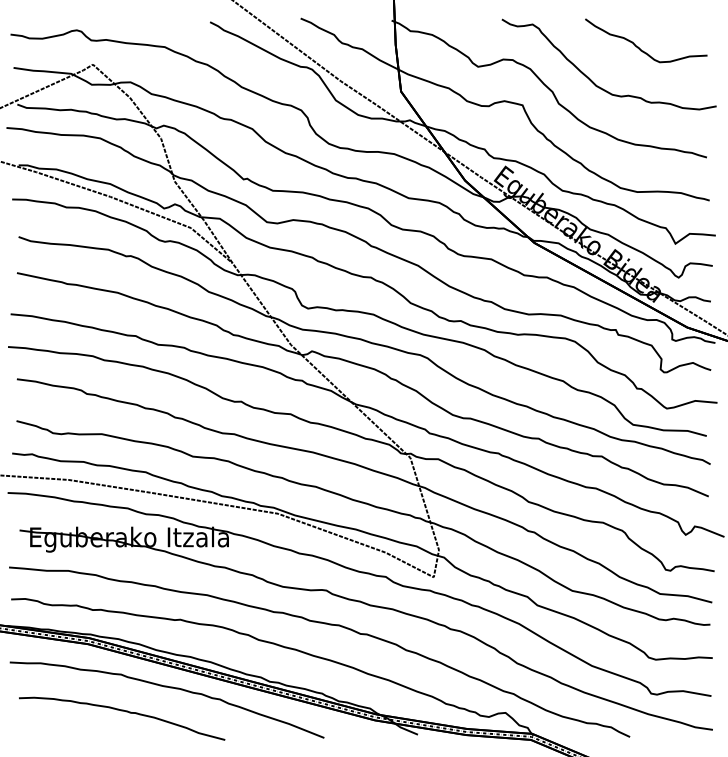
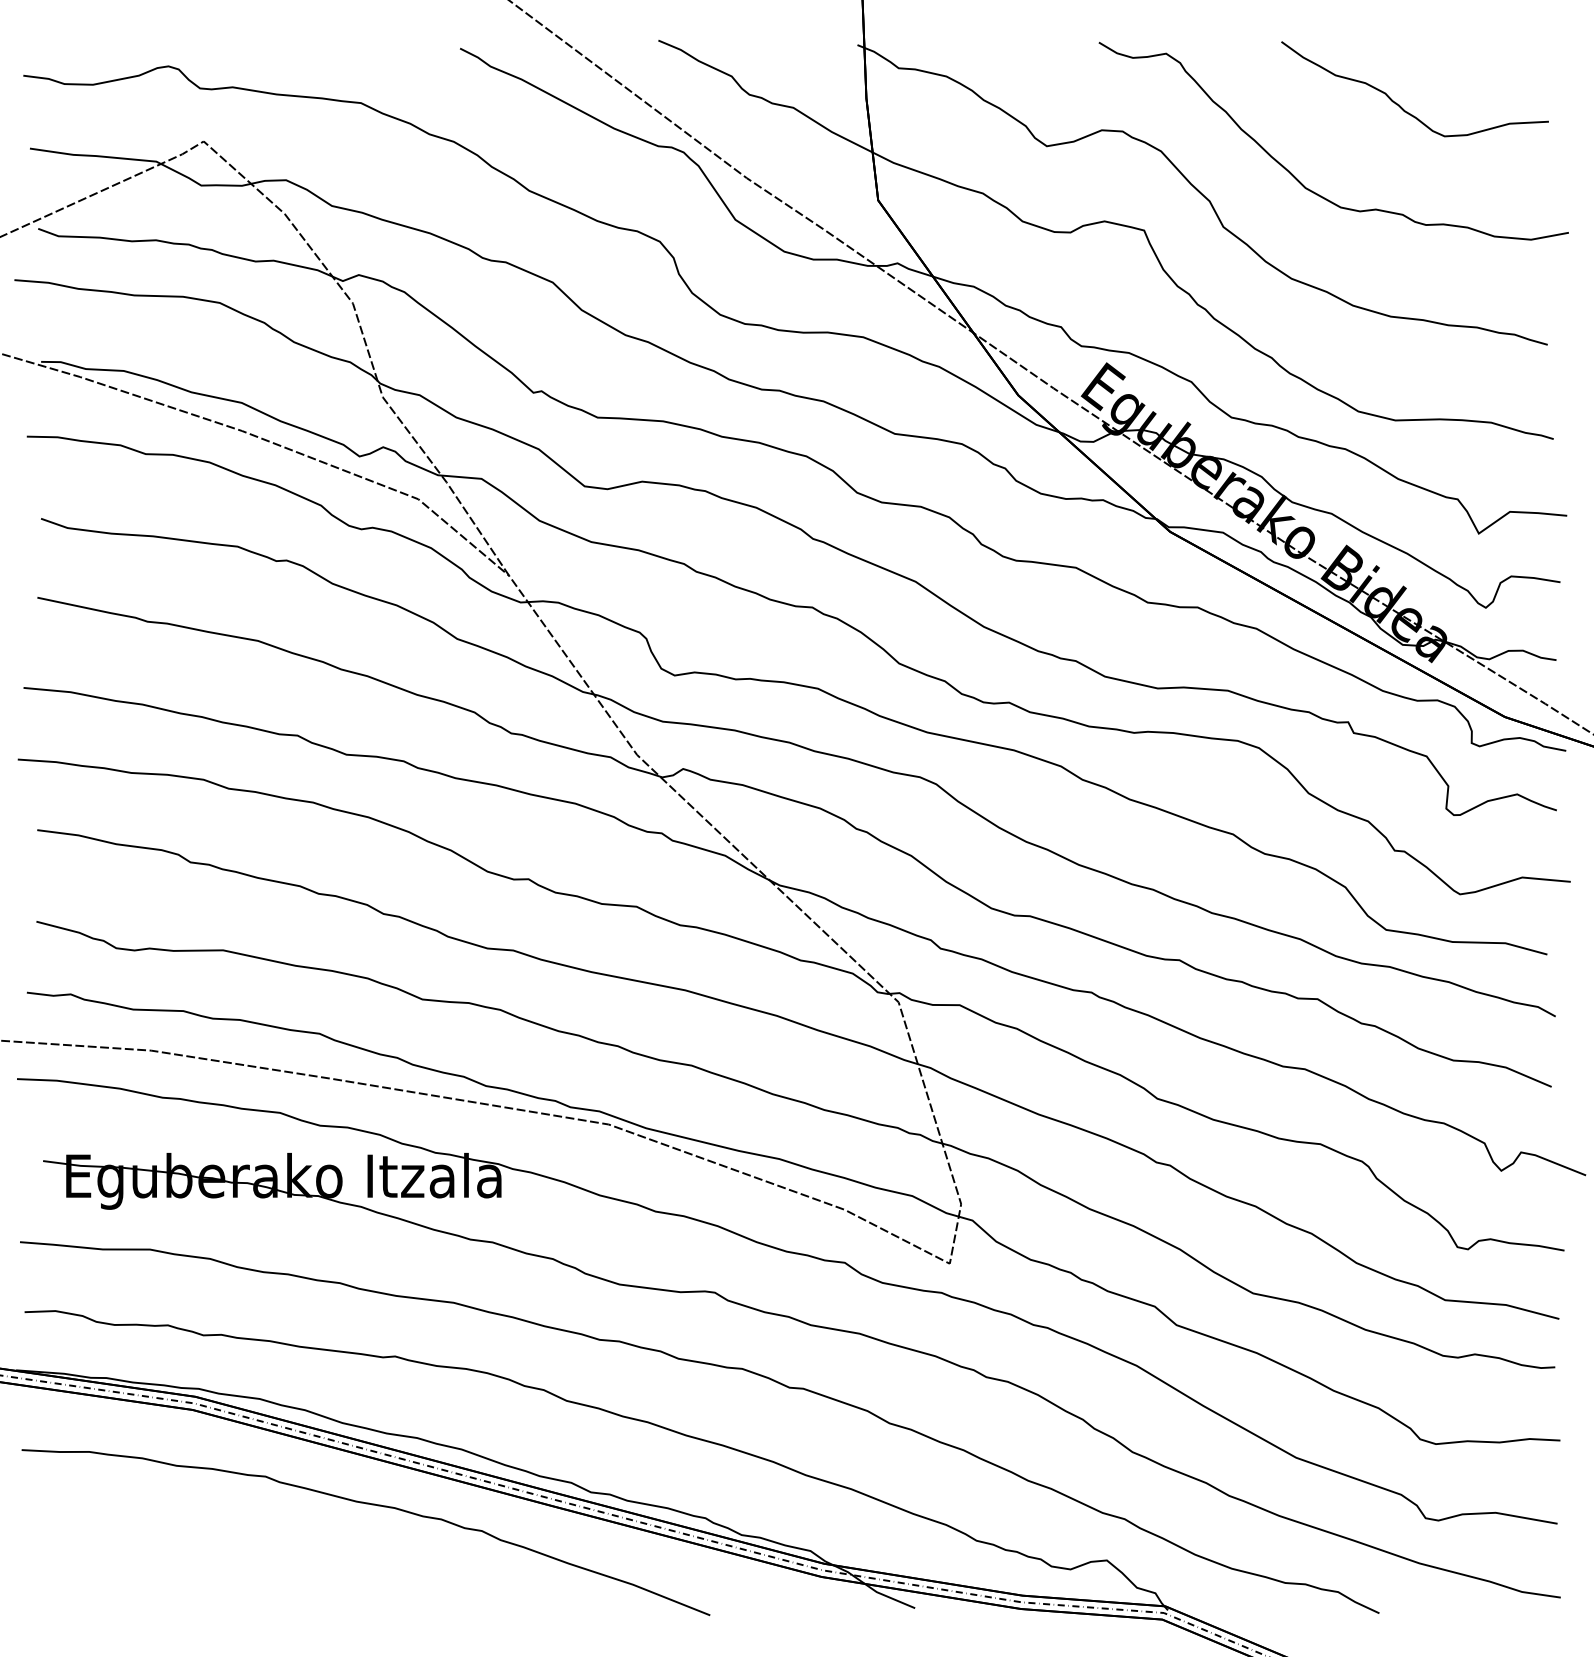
curve: (122, 711) -> (268, 1557), removed

